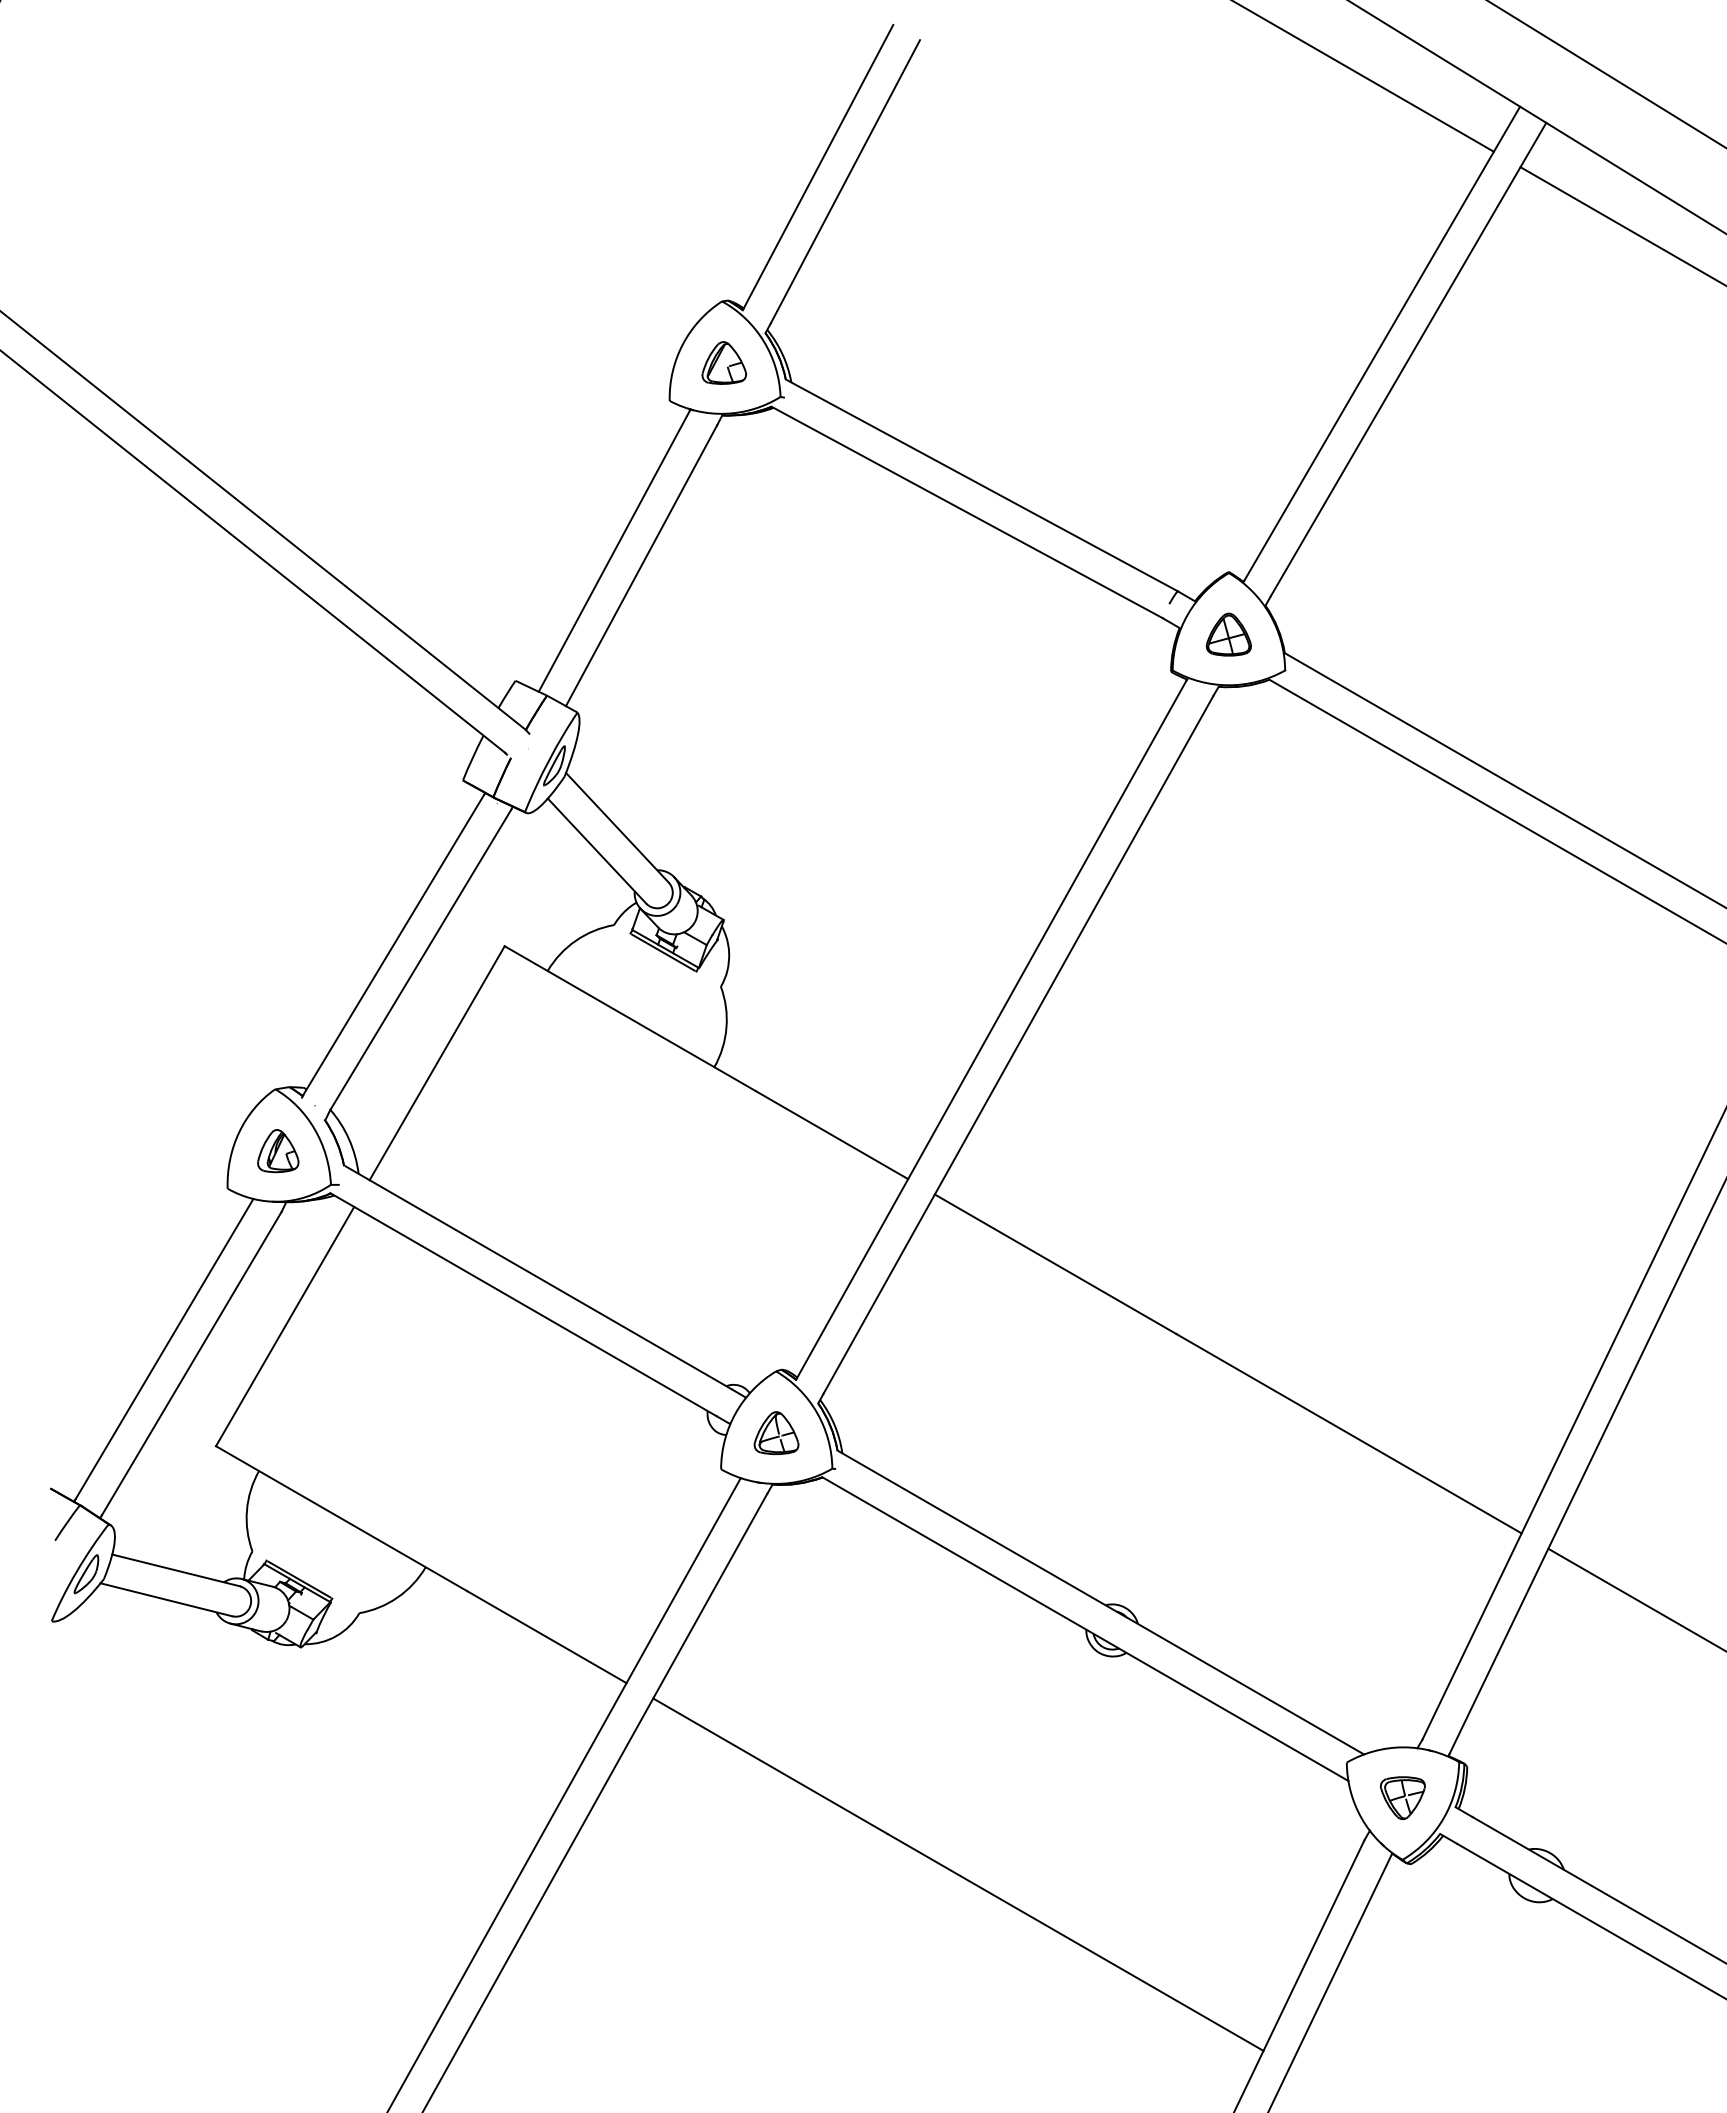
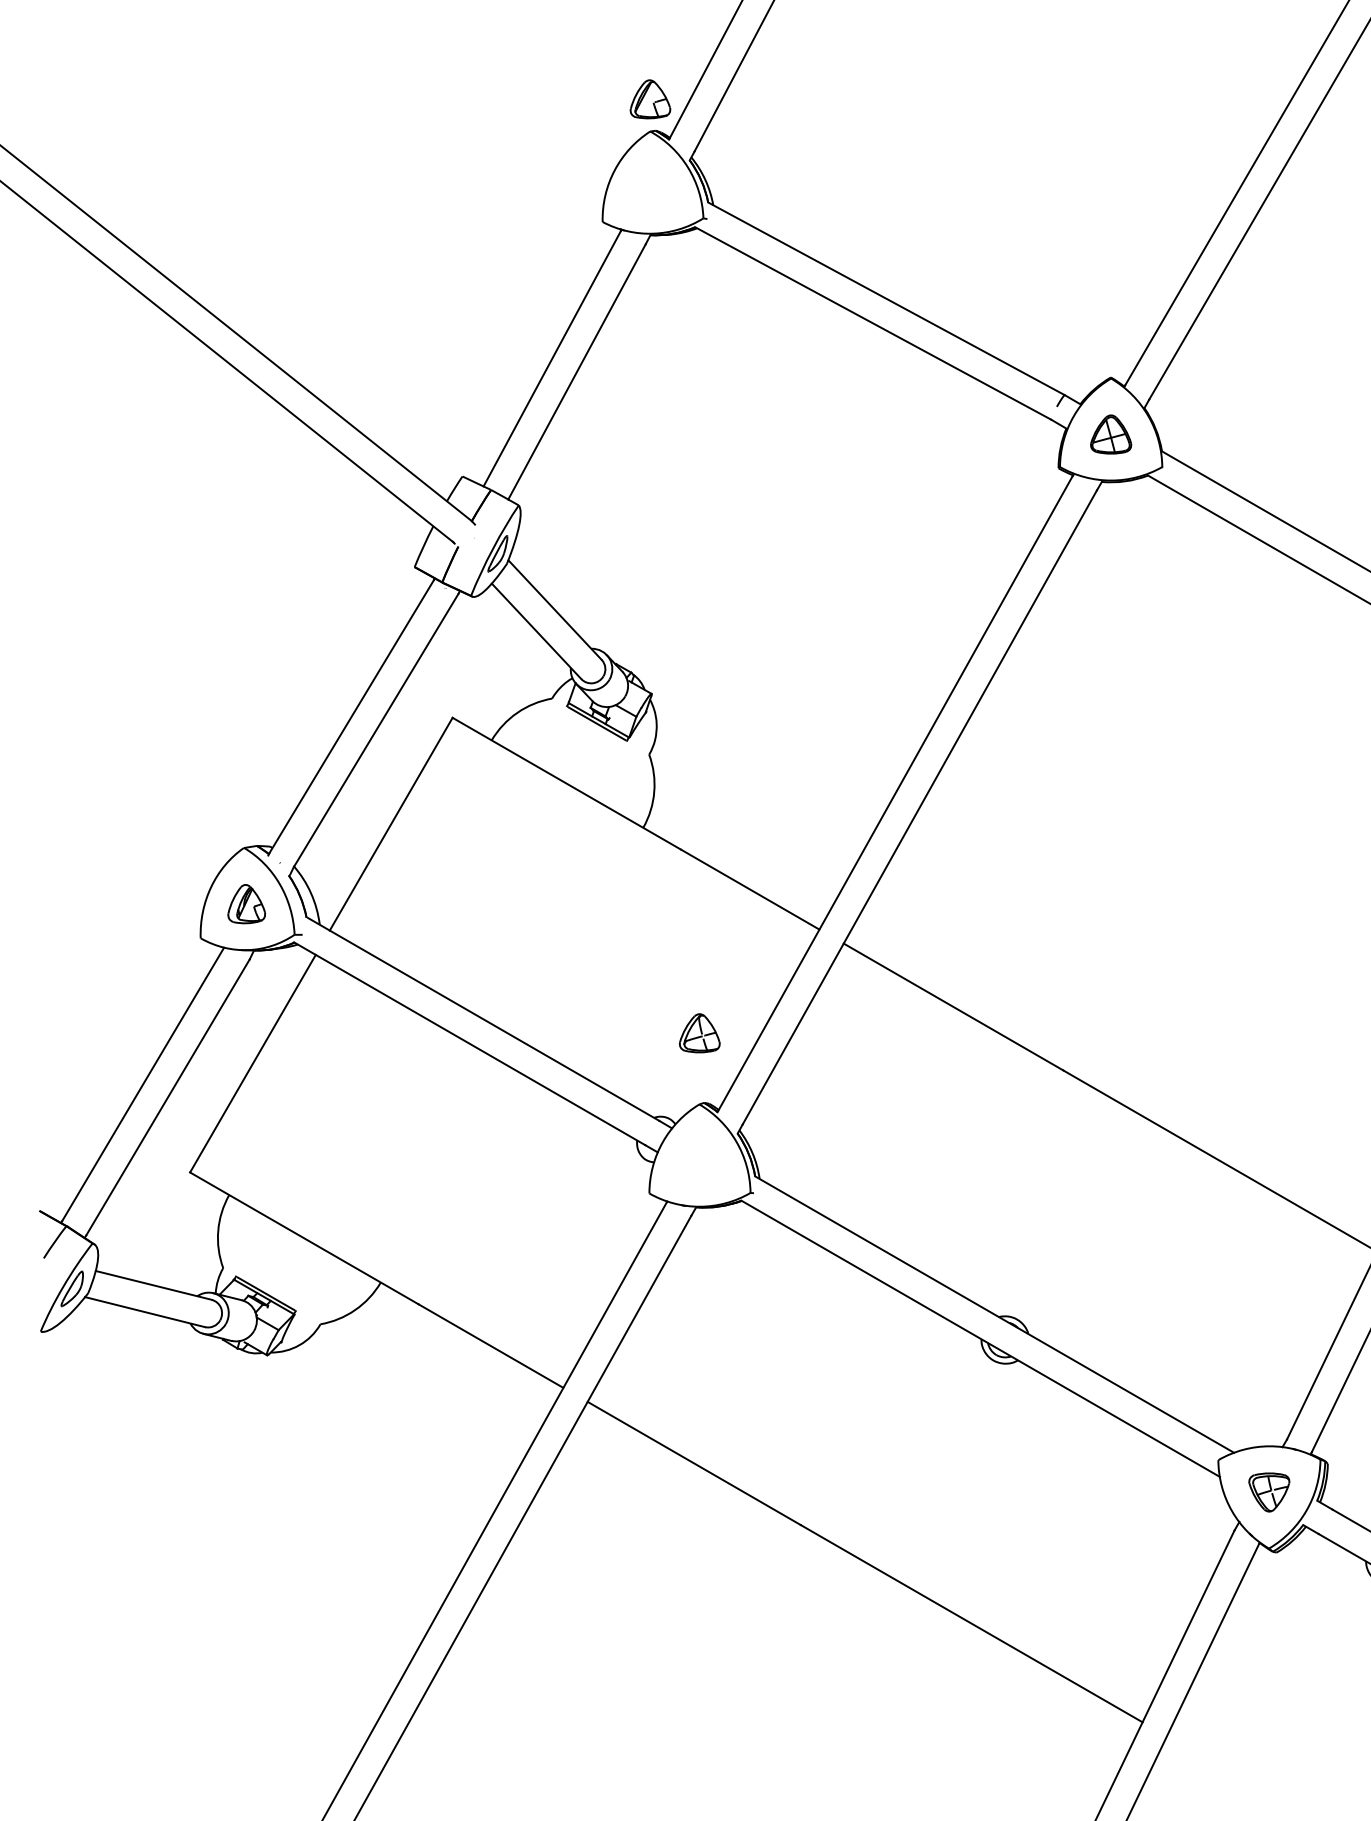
part: (723, 362) -> (649, 98), moved
part: (776, 1432) -> (699, 1032), moved

